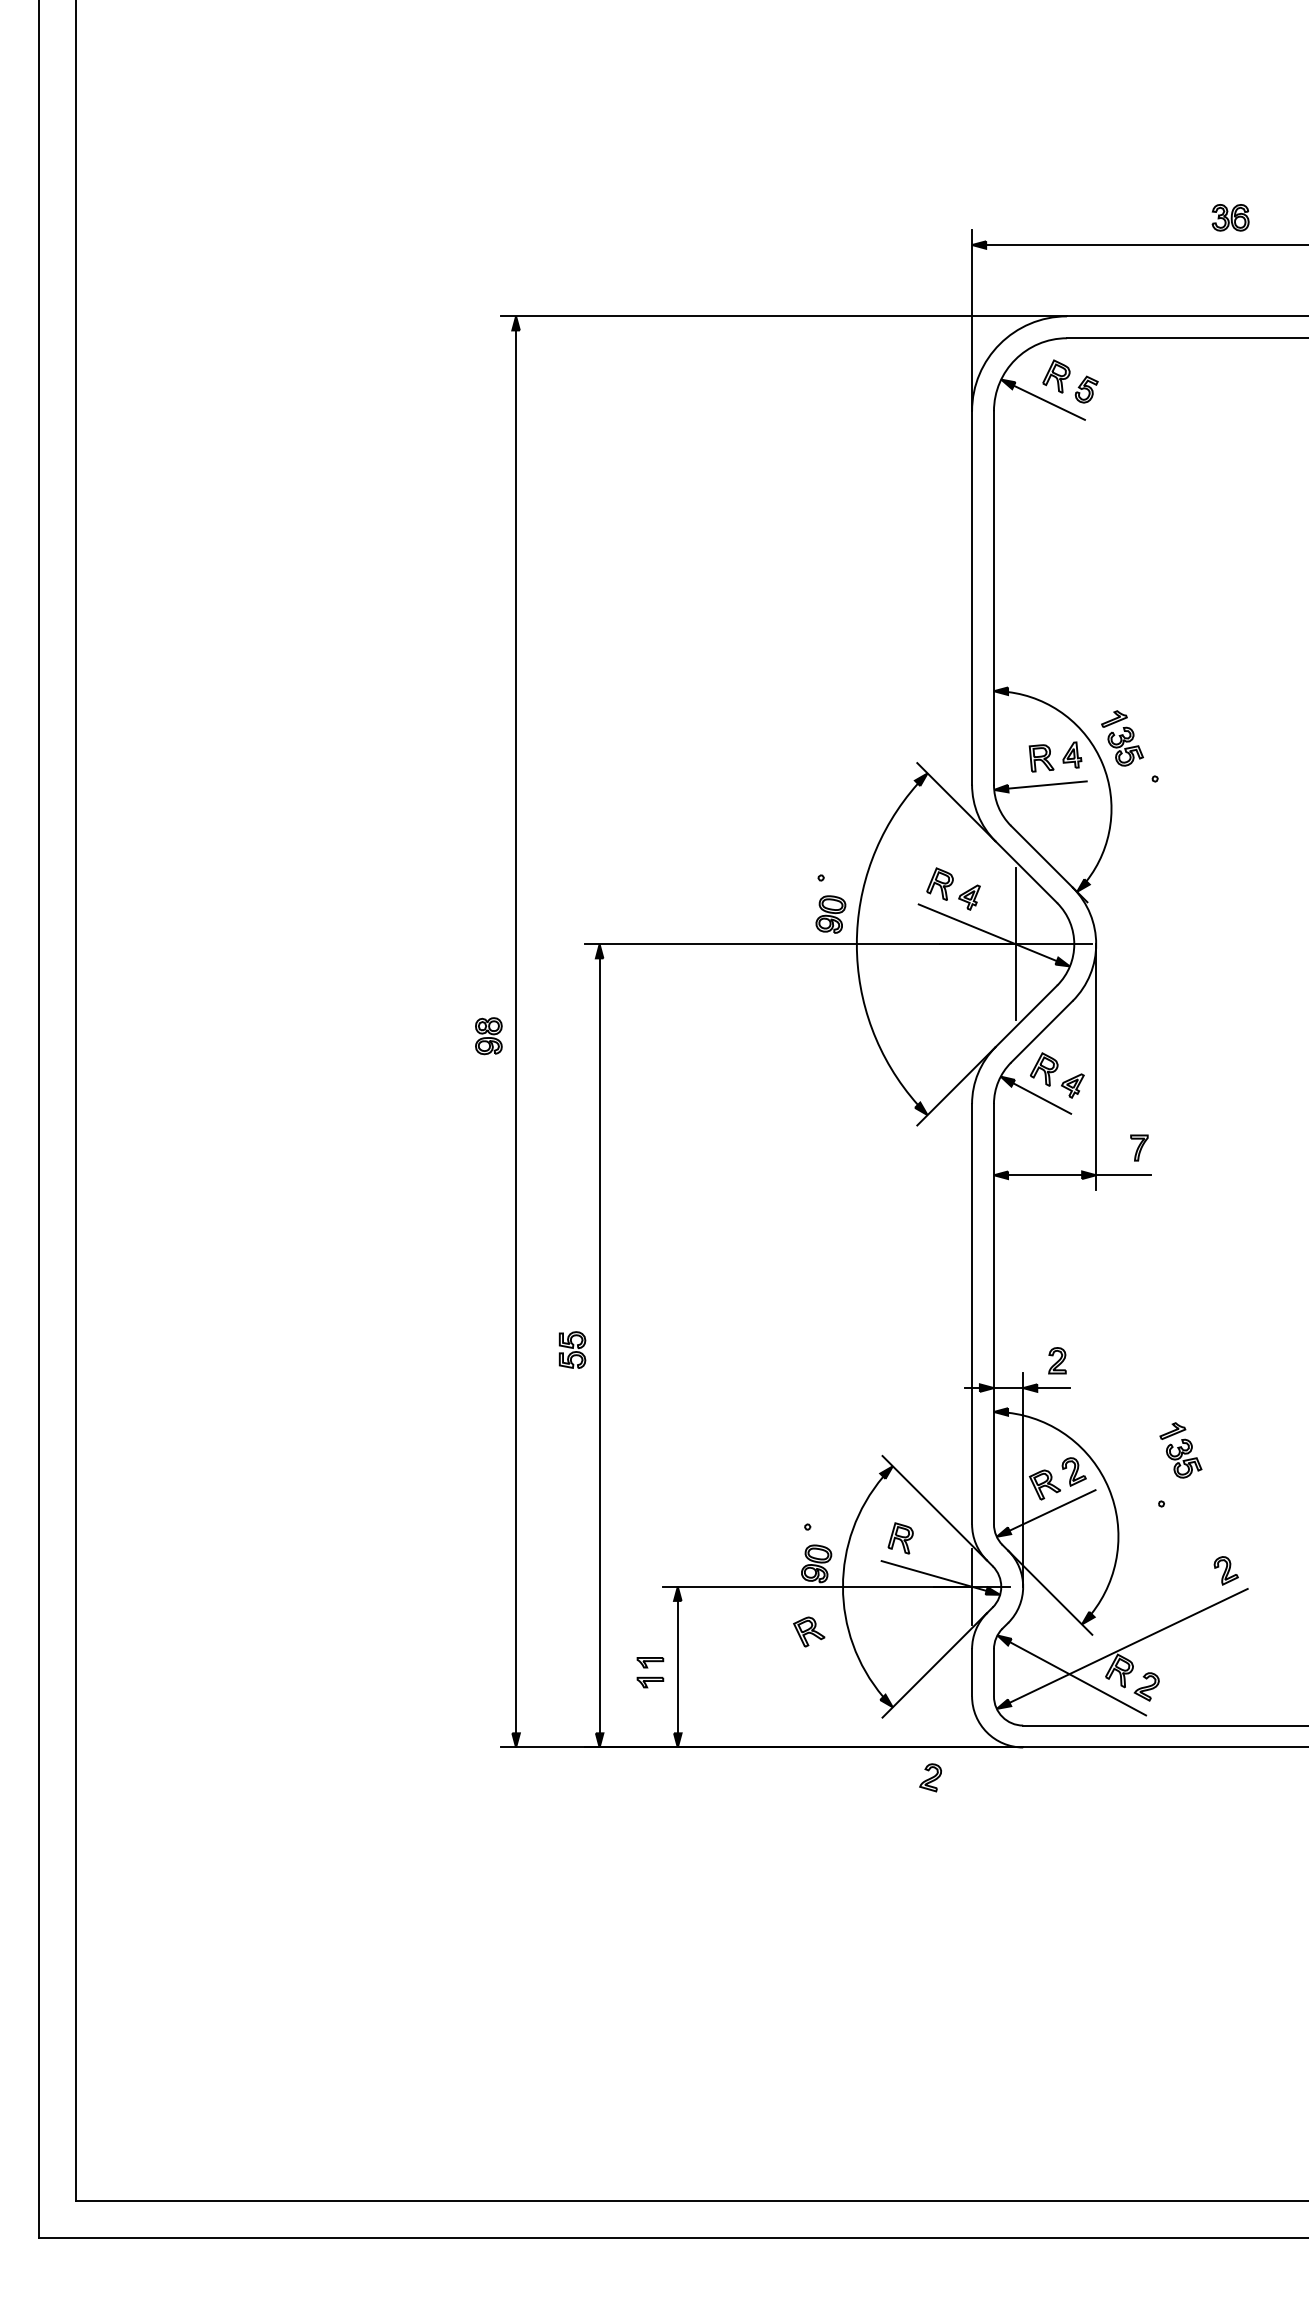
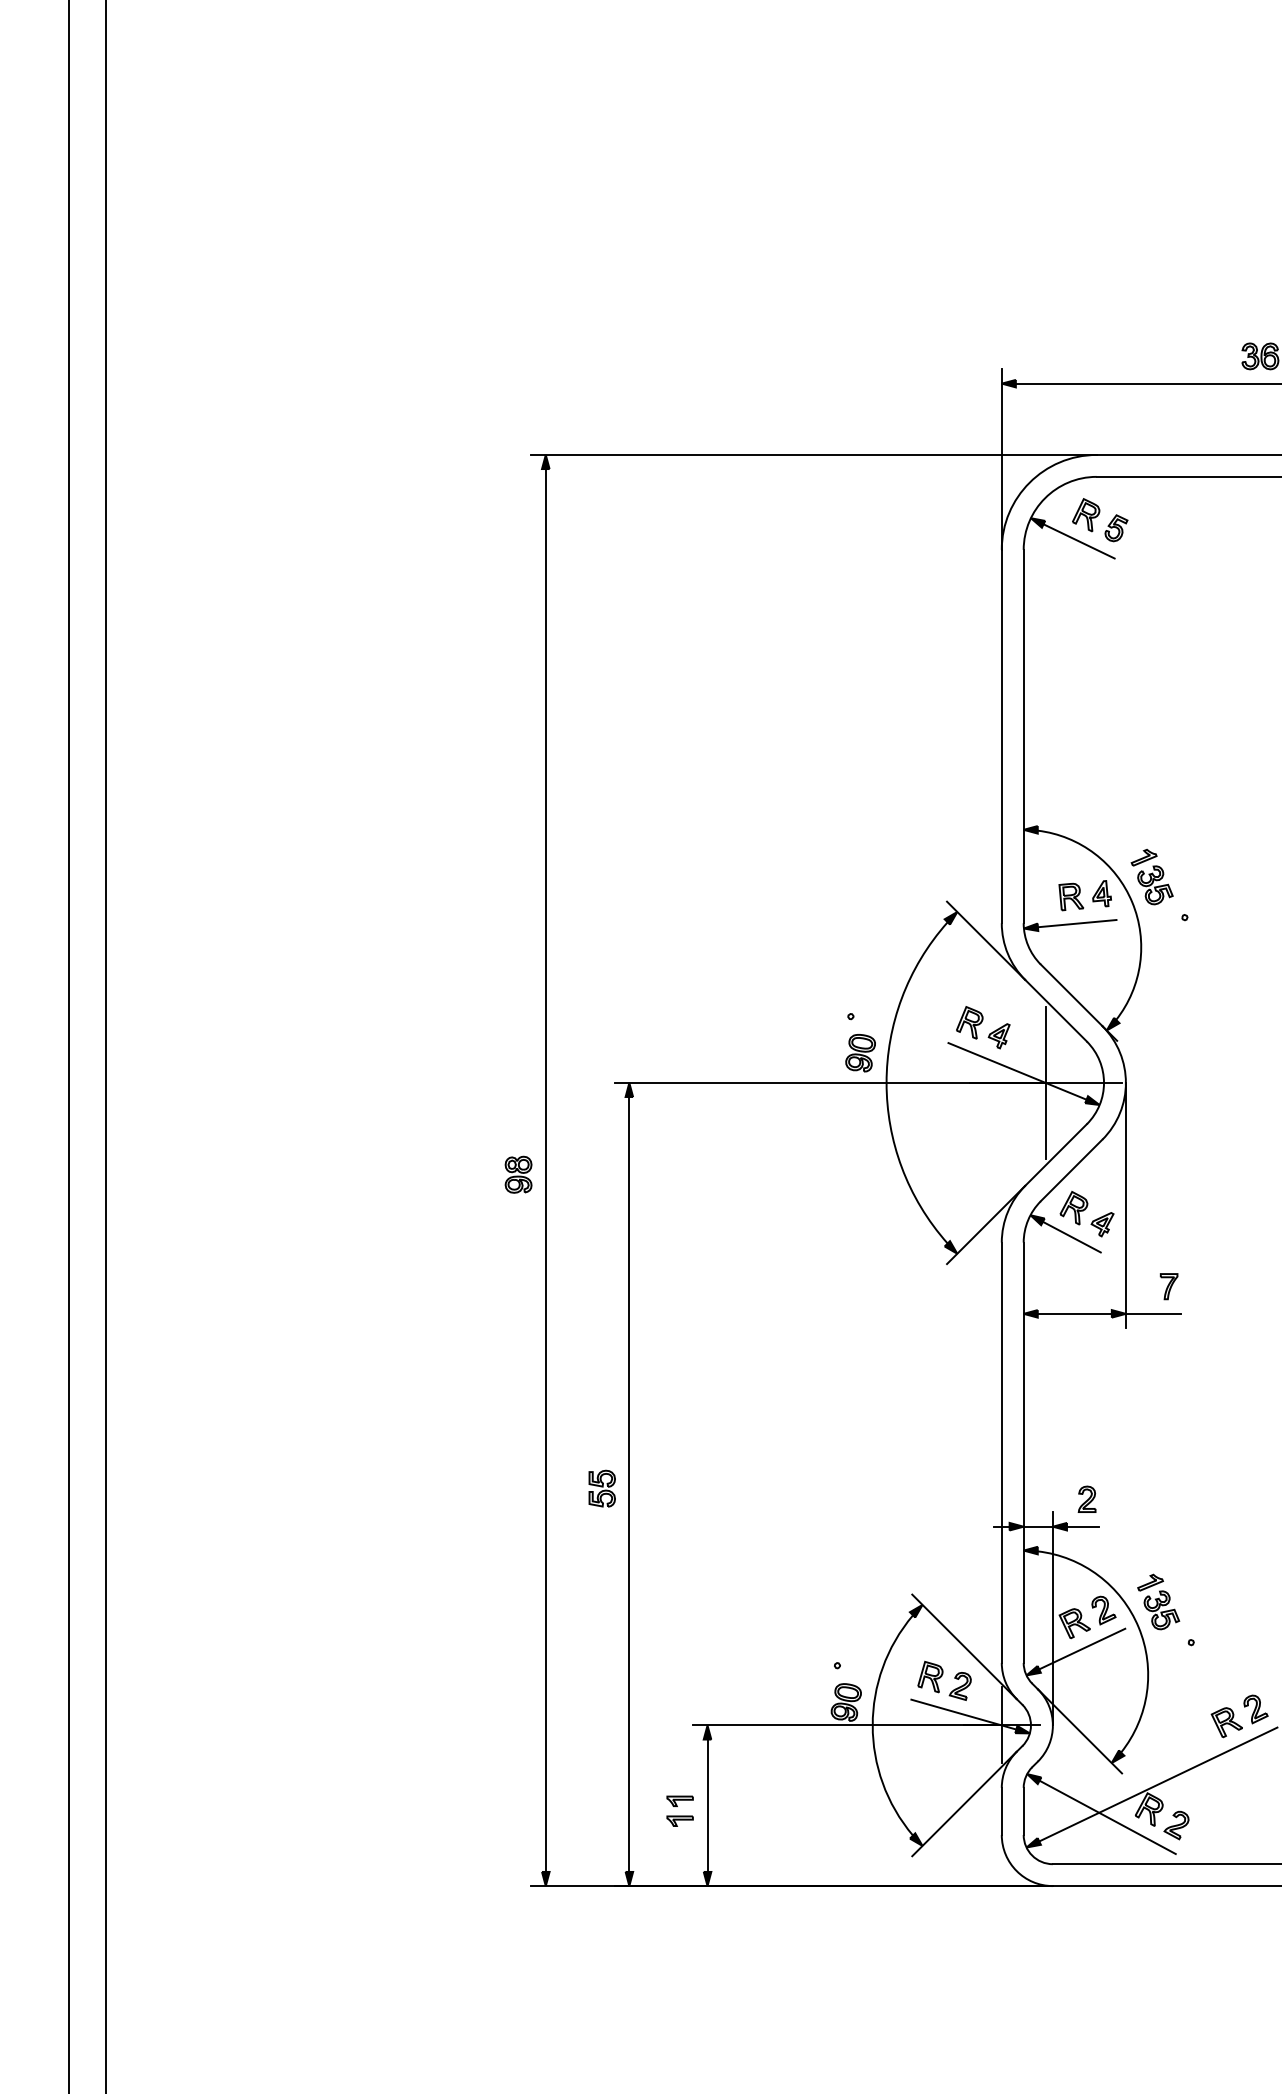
part: (1180, 1450) -> (1158, 1602), moved
part: (809, 1631) -> (1227, 1722), moved
part: (930, 1777) -> (960, 1686), moved

